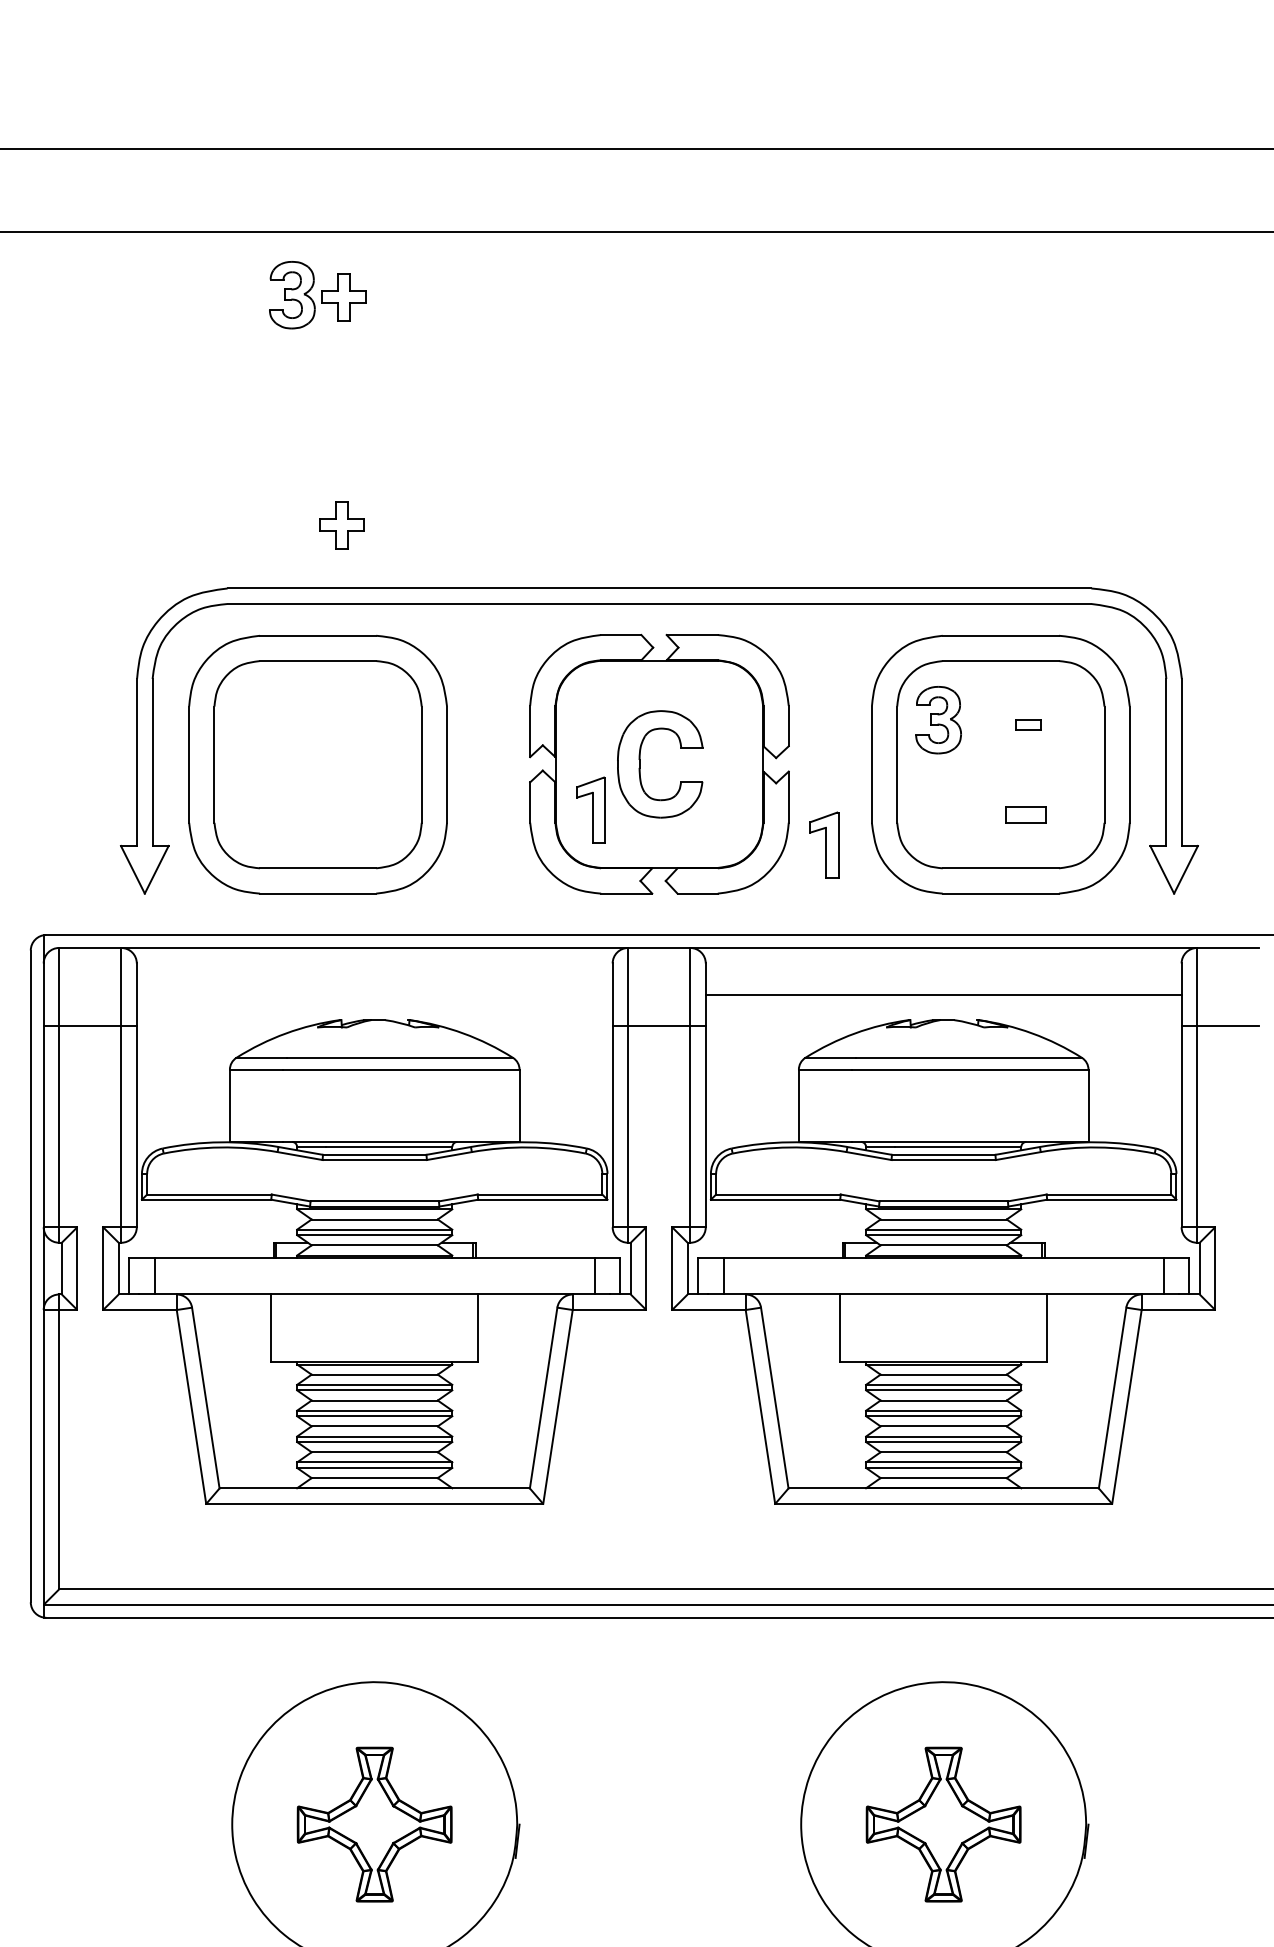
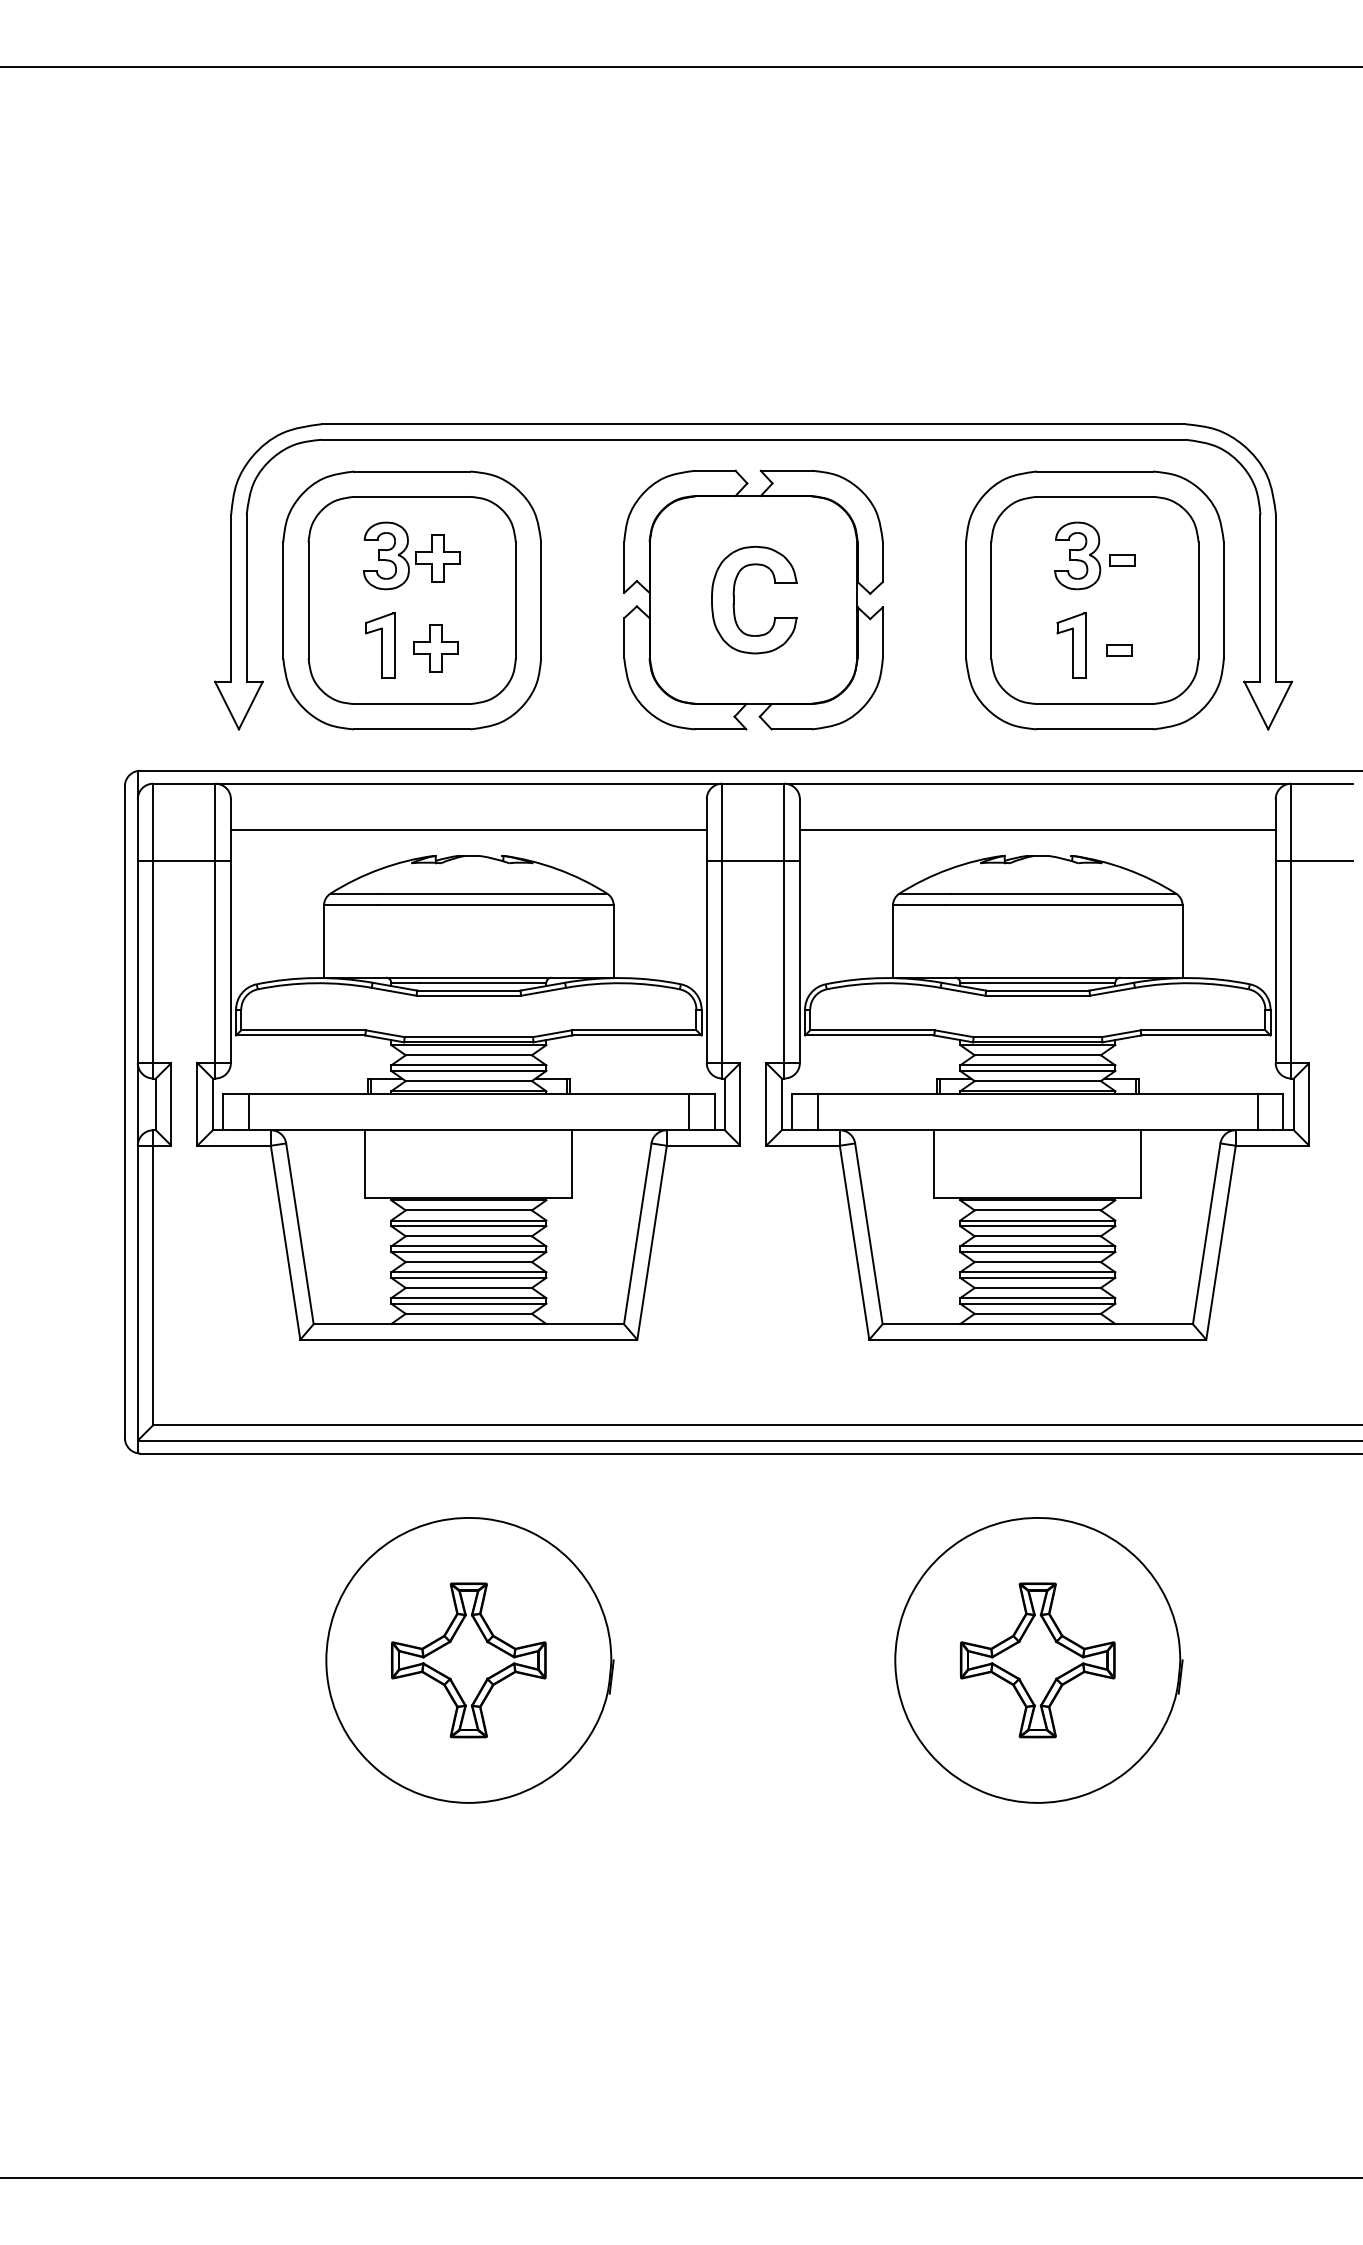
part: (317, 294) -> (411, 555), moved
part: (341, 525) -> (435, 648), moved
part: (938, 719) -> (1077, 555), moved
part: (591, 809) -> (380, 645), moved
part: (1025, 814) -> (1119, 650), size x0.62
part: (824, 844) -> (1071, 645), moved
line: (374, 994) -> (468, 830), added

